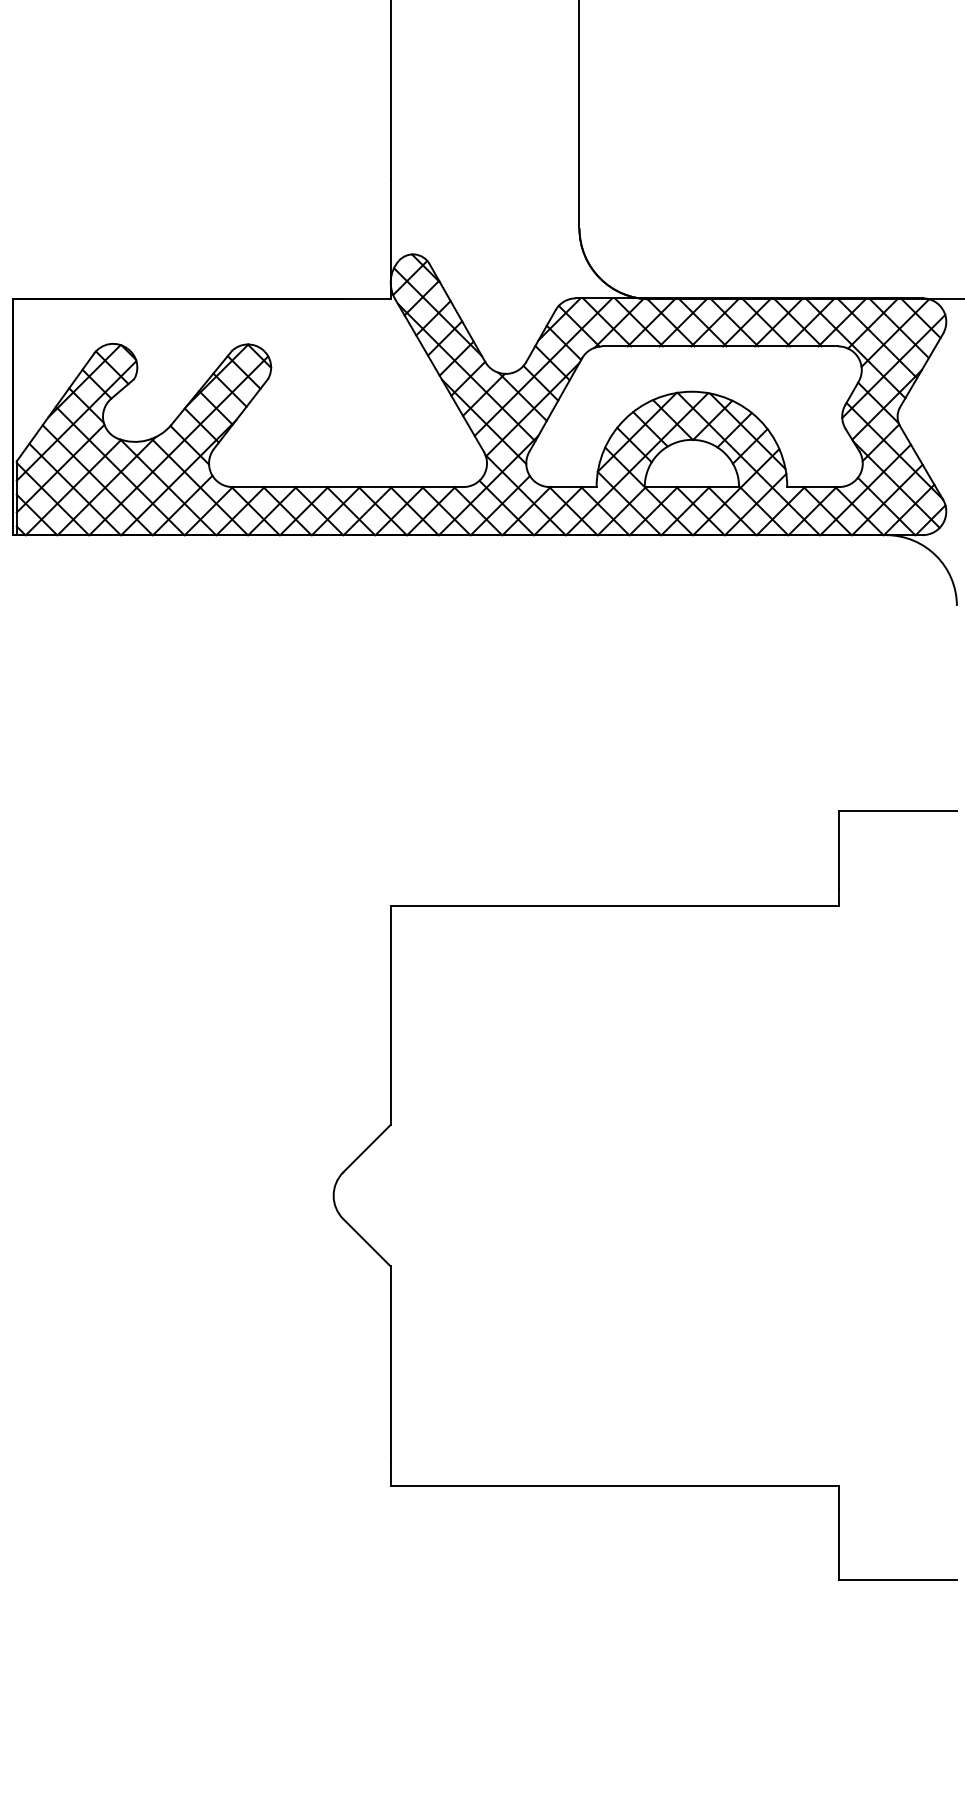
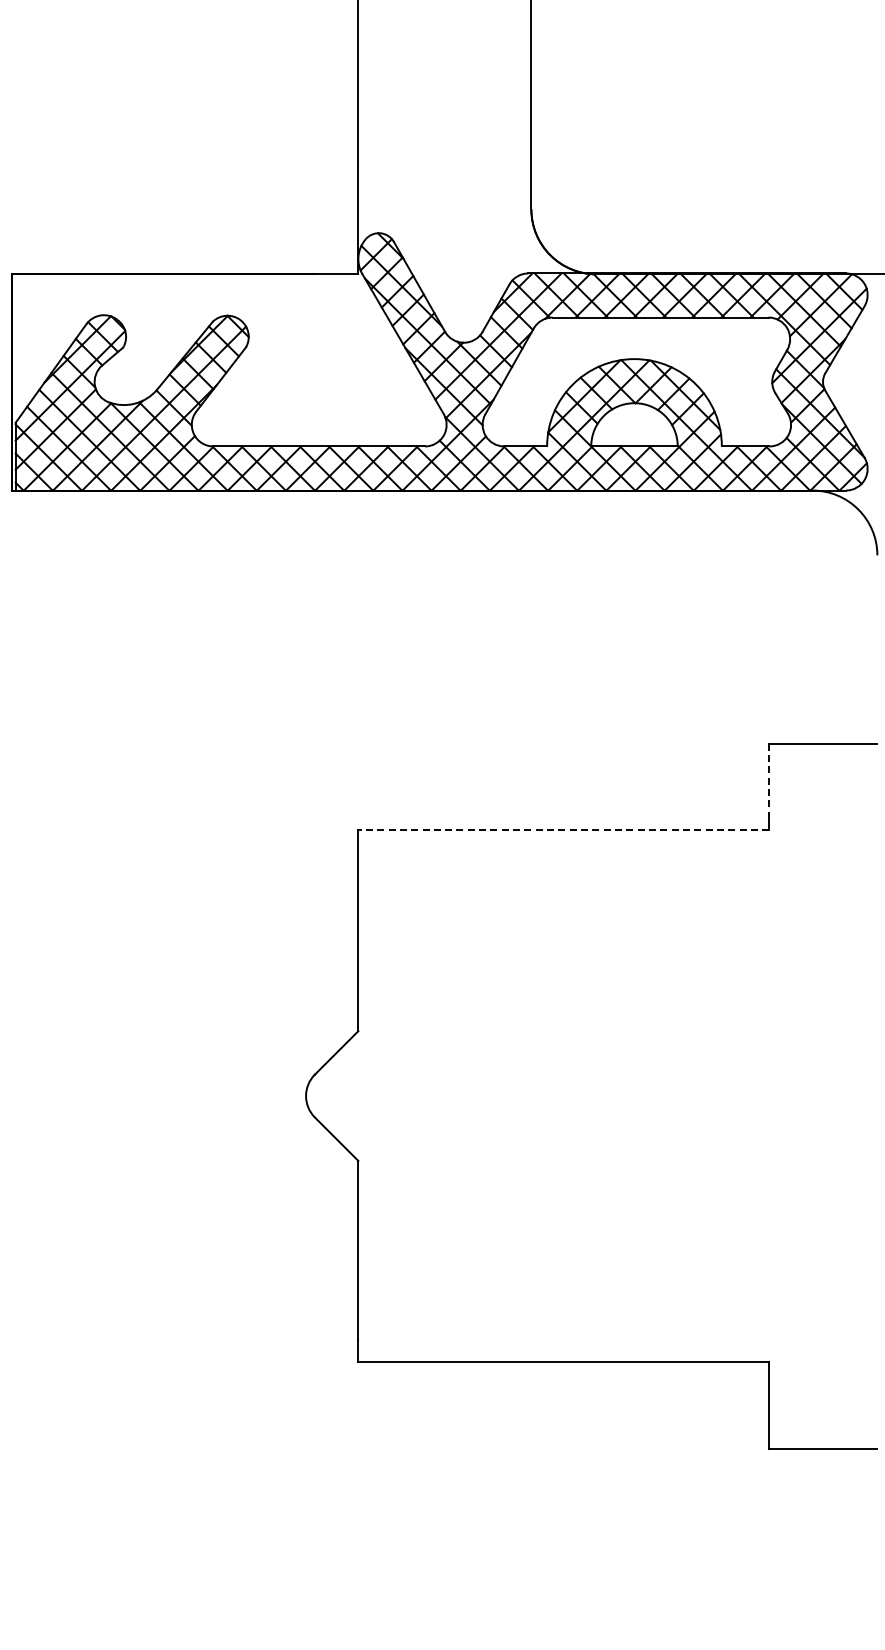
line: (839, 850) -> (769, 779), solid -> dashed
line: (614, 905) -> (563, 830), solid -> dashed

